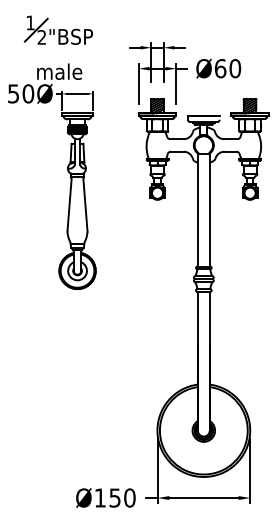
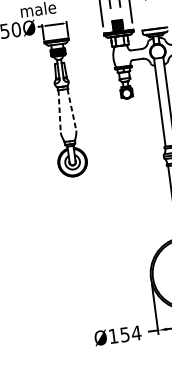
line: (69, 204) -> (59, 111), solid -> dashed
line: (85, 204) -> (71, 109), solid -> dashed
text: (129, 497) -> (136, 332), Ø150 -> Ø154

